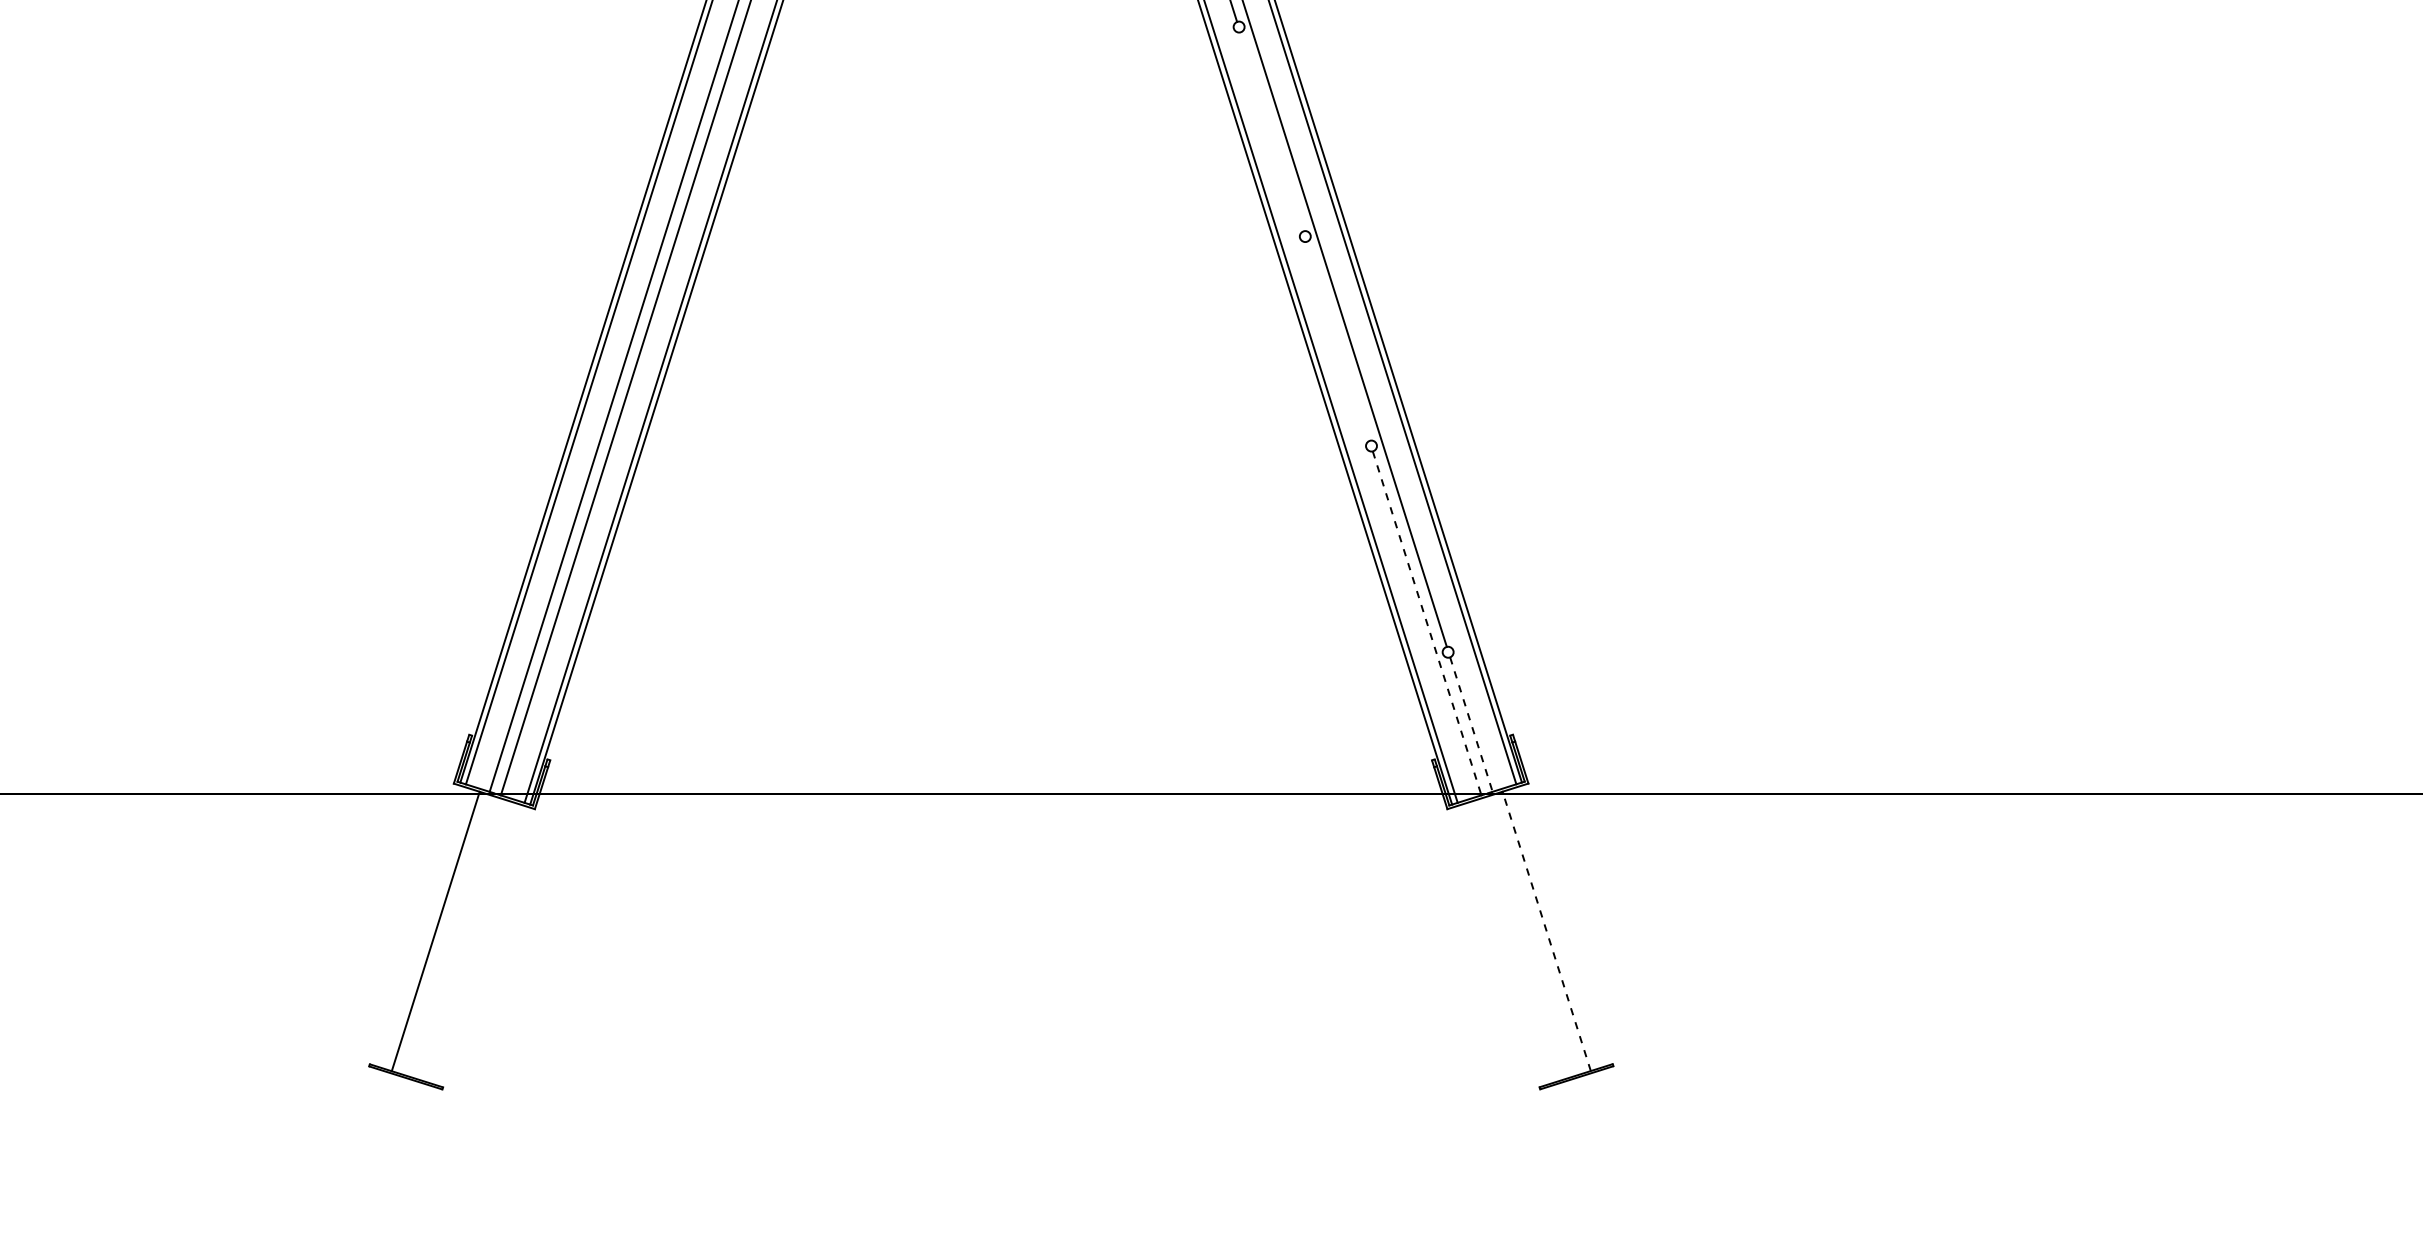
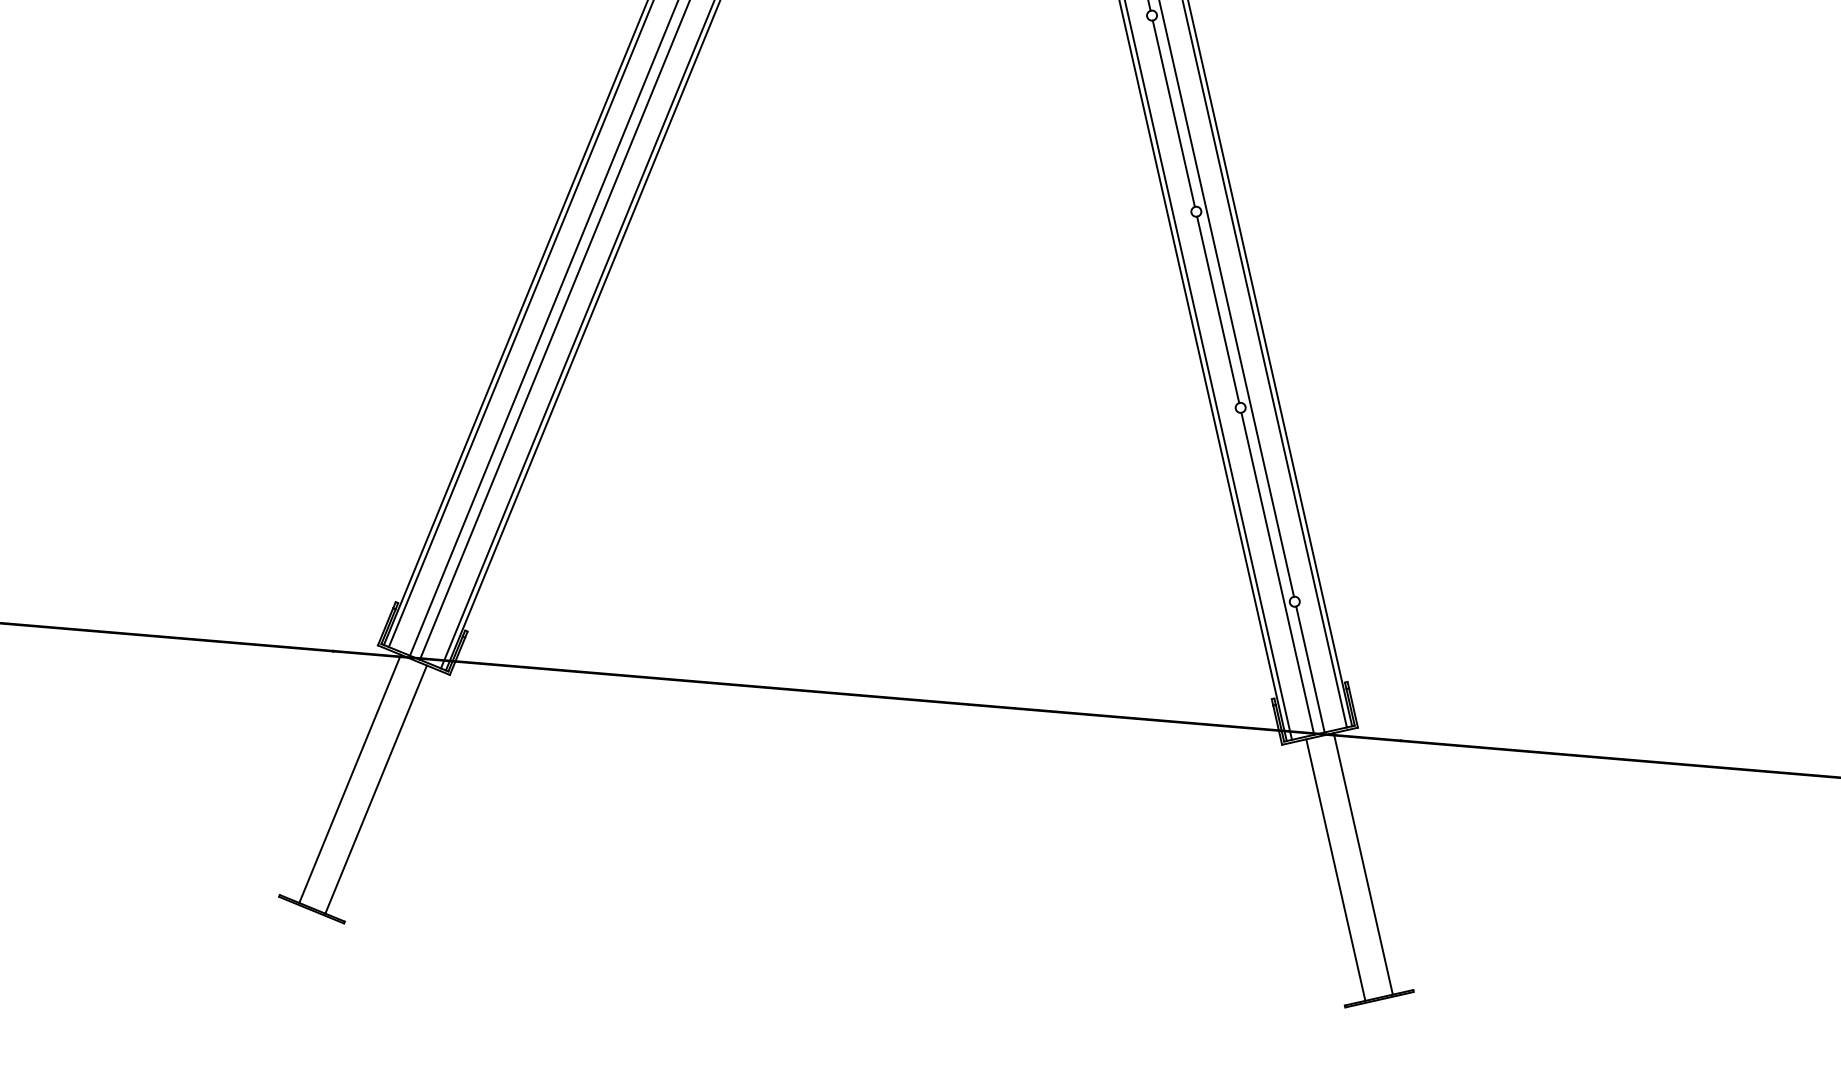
line: (1271, 131) -> (1173, 113), added
line: (1337, 340) -> (1217, 308), added
line: (1427, 622) -> (1278, 573), dashed -> solid
line: (1471, 725) -> (1310, 670), dashed -> solid
line: (1546, 932) -> (1363, 864), dashed -> solid
line: (465, 940) -> (376, 789), added
line: (1517, 940) -> (1335, 869), added

